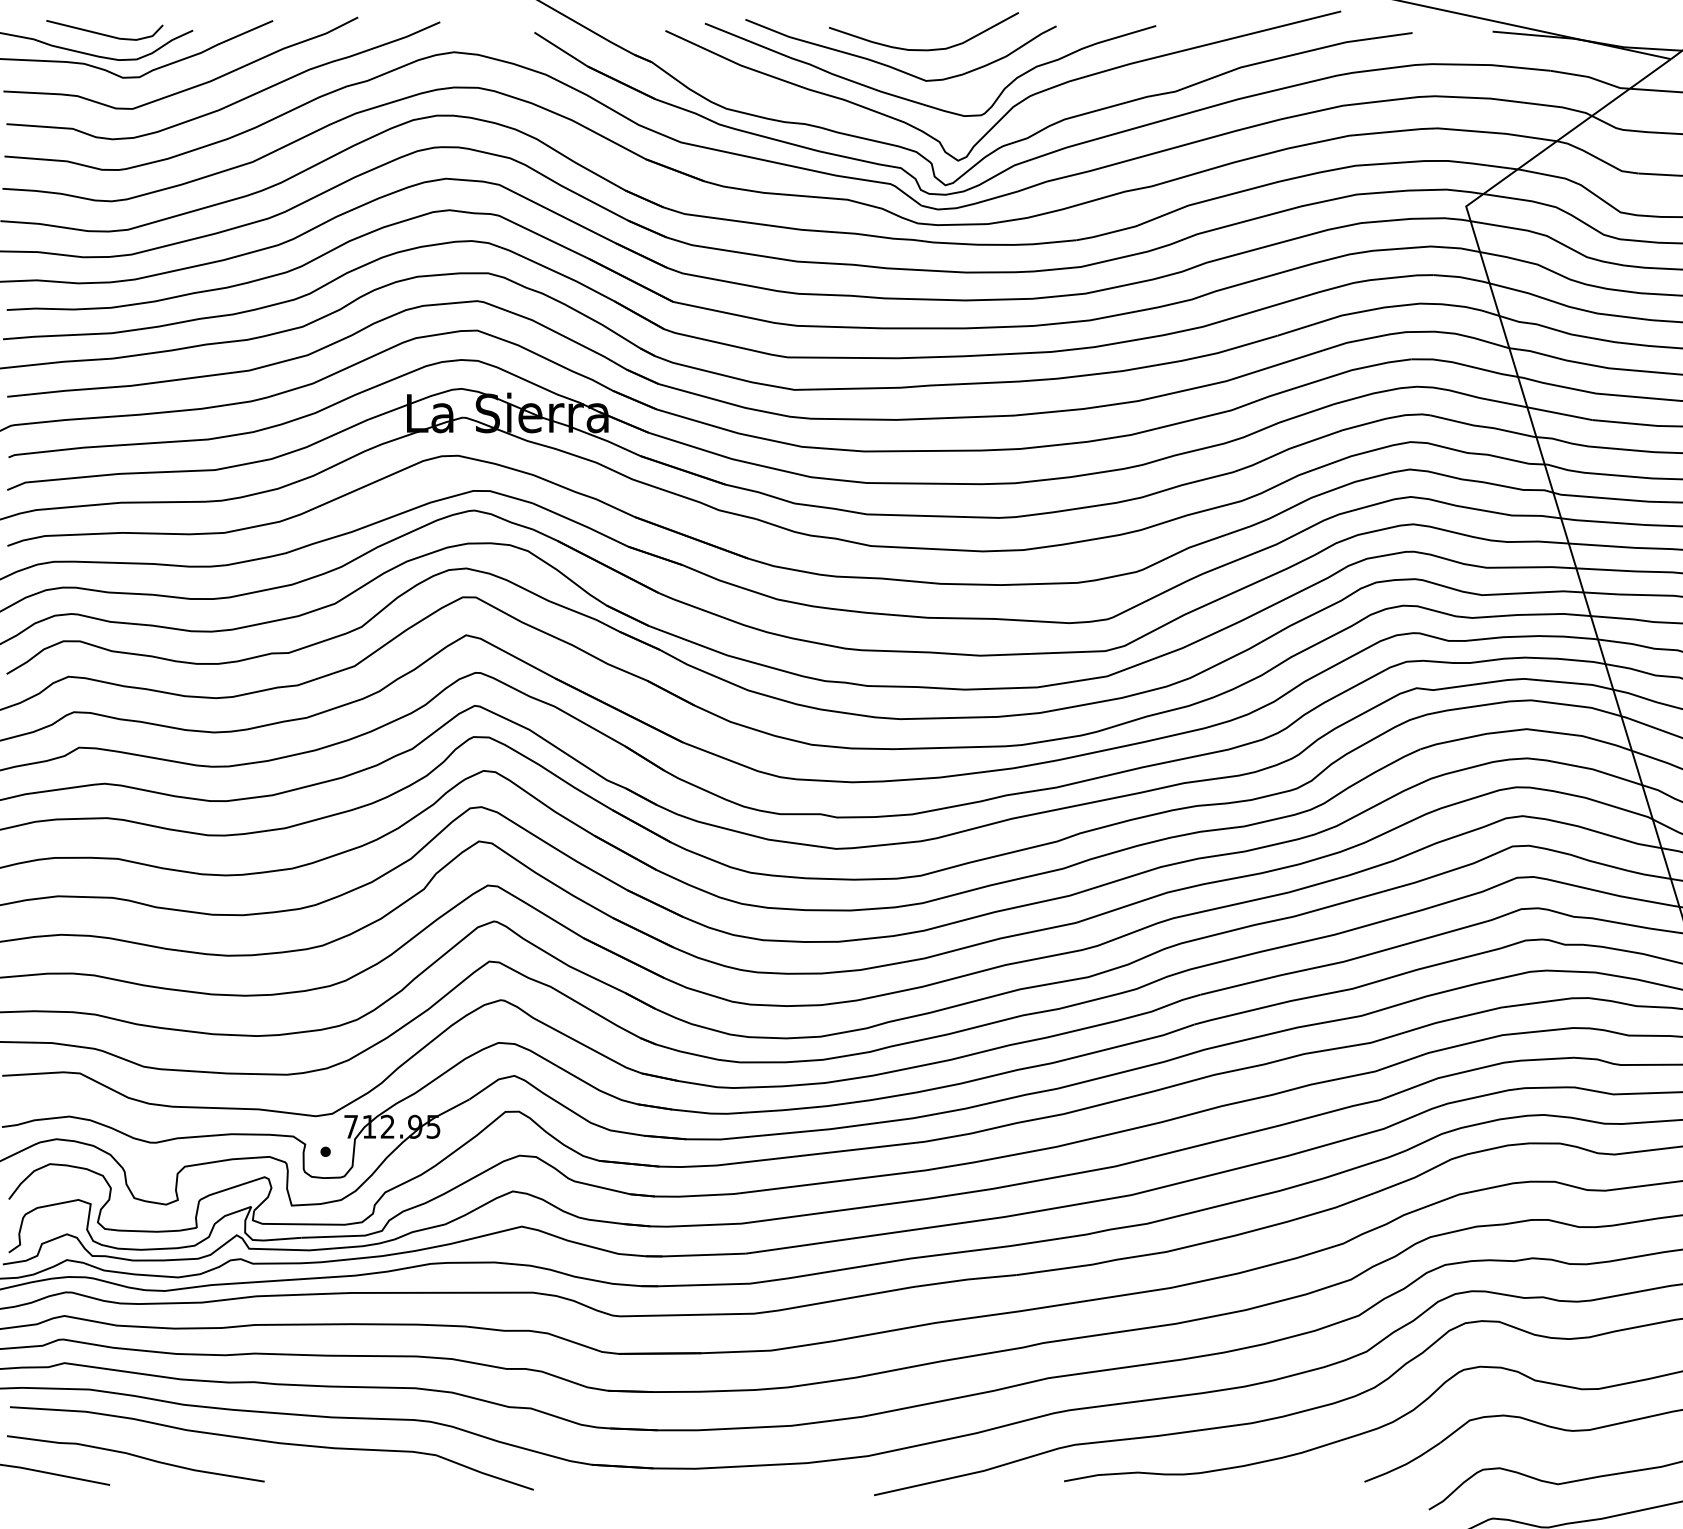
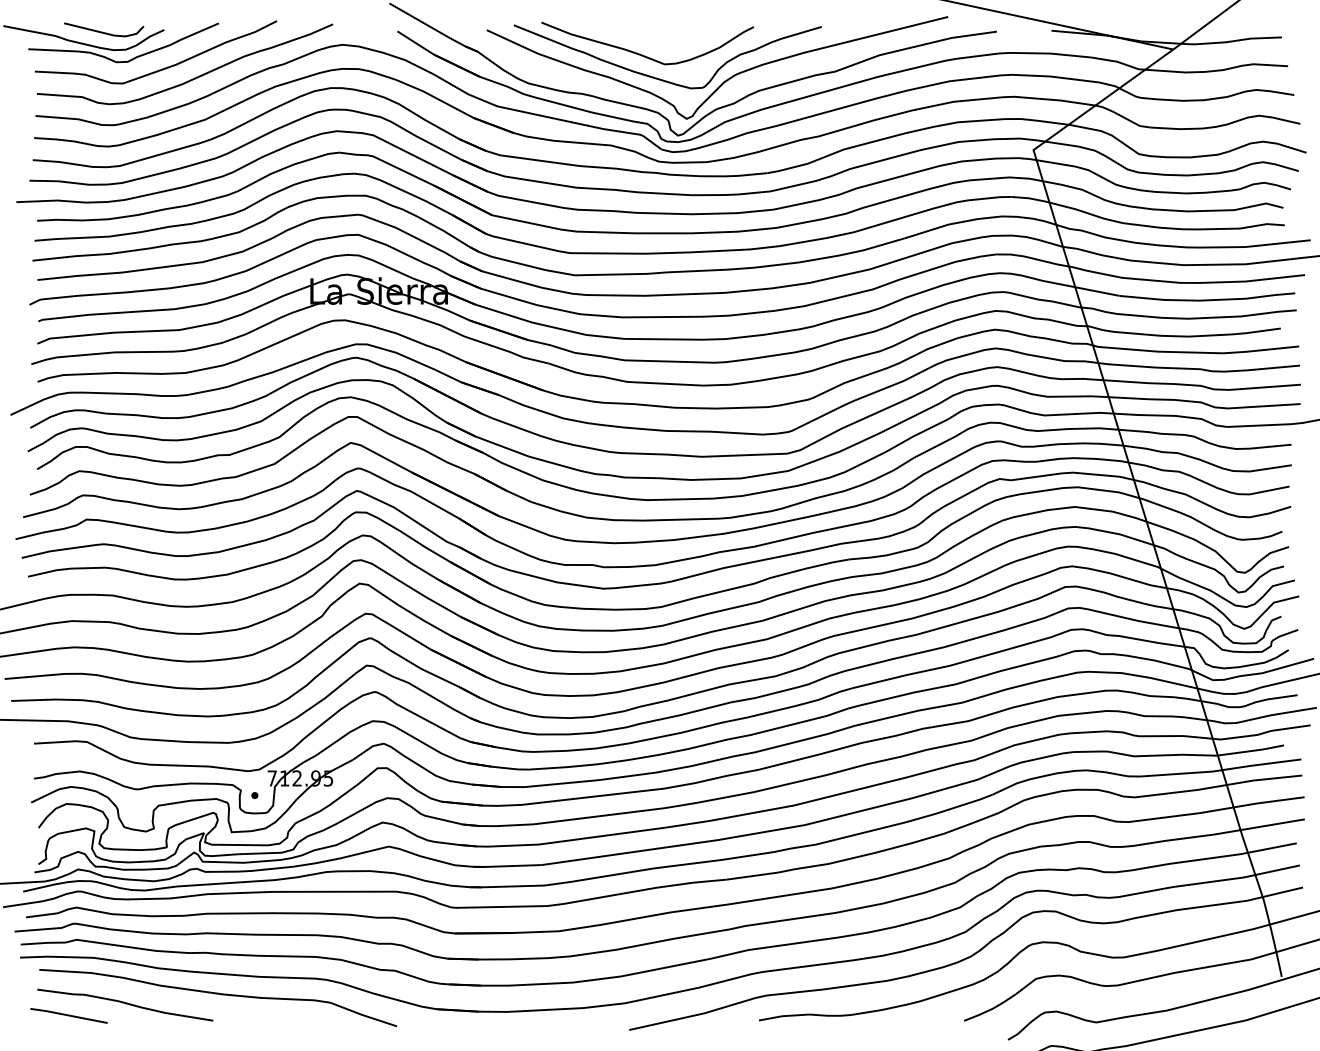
curve: (924, 48) -> (663, 42), removed

